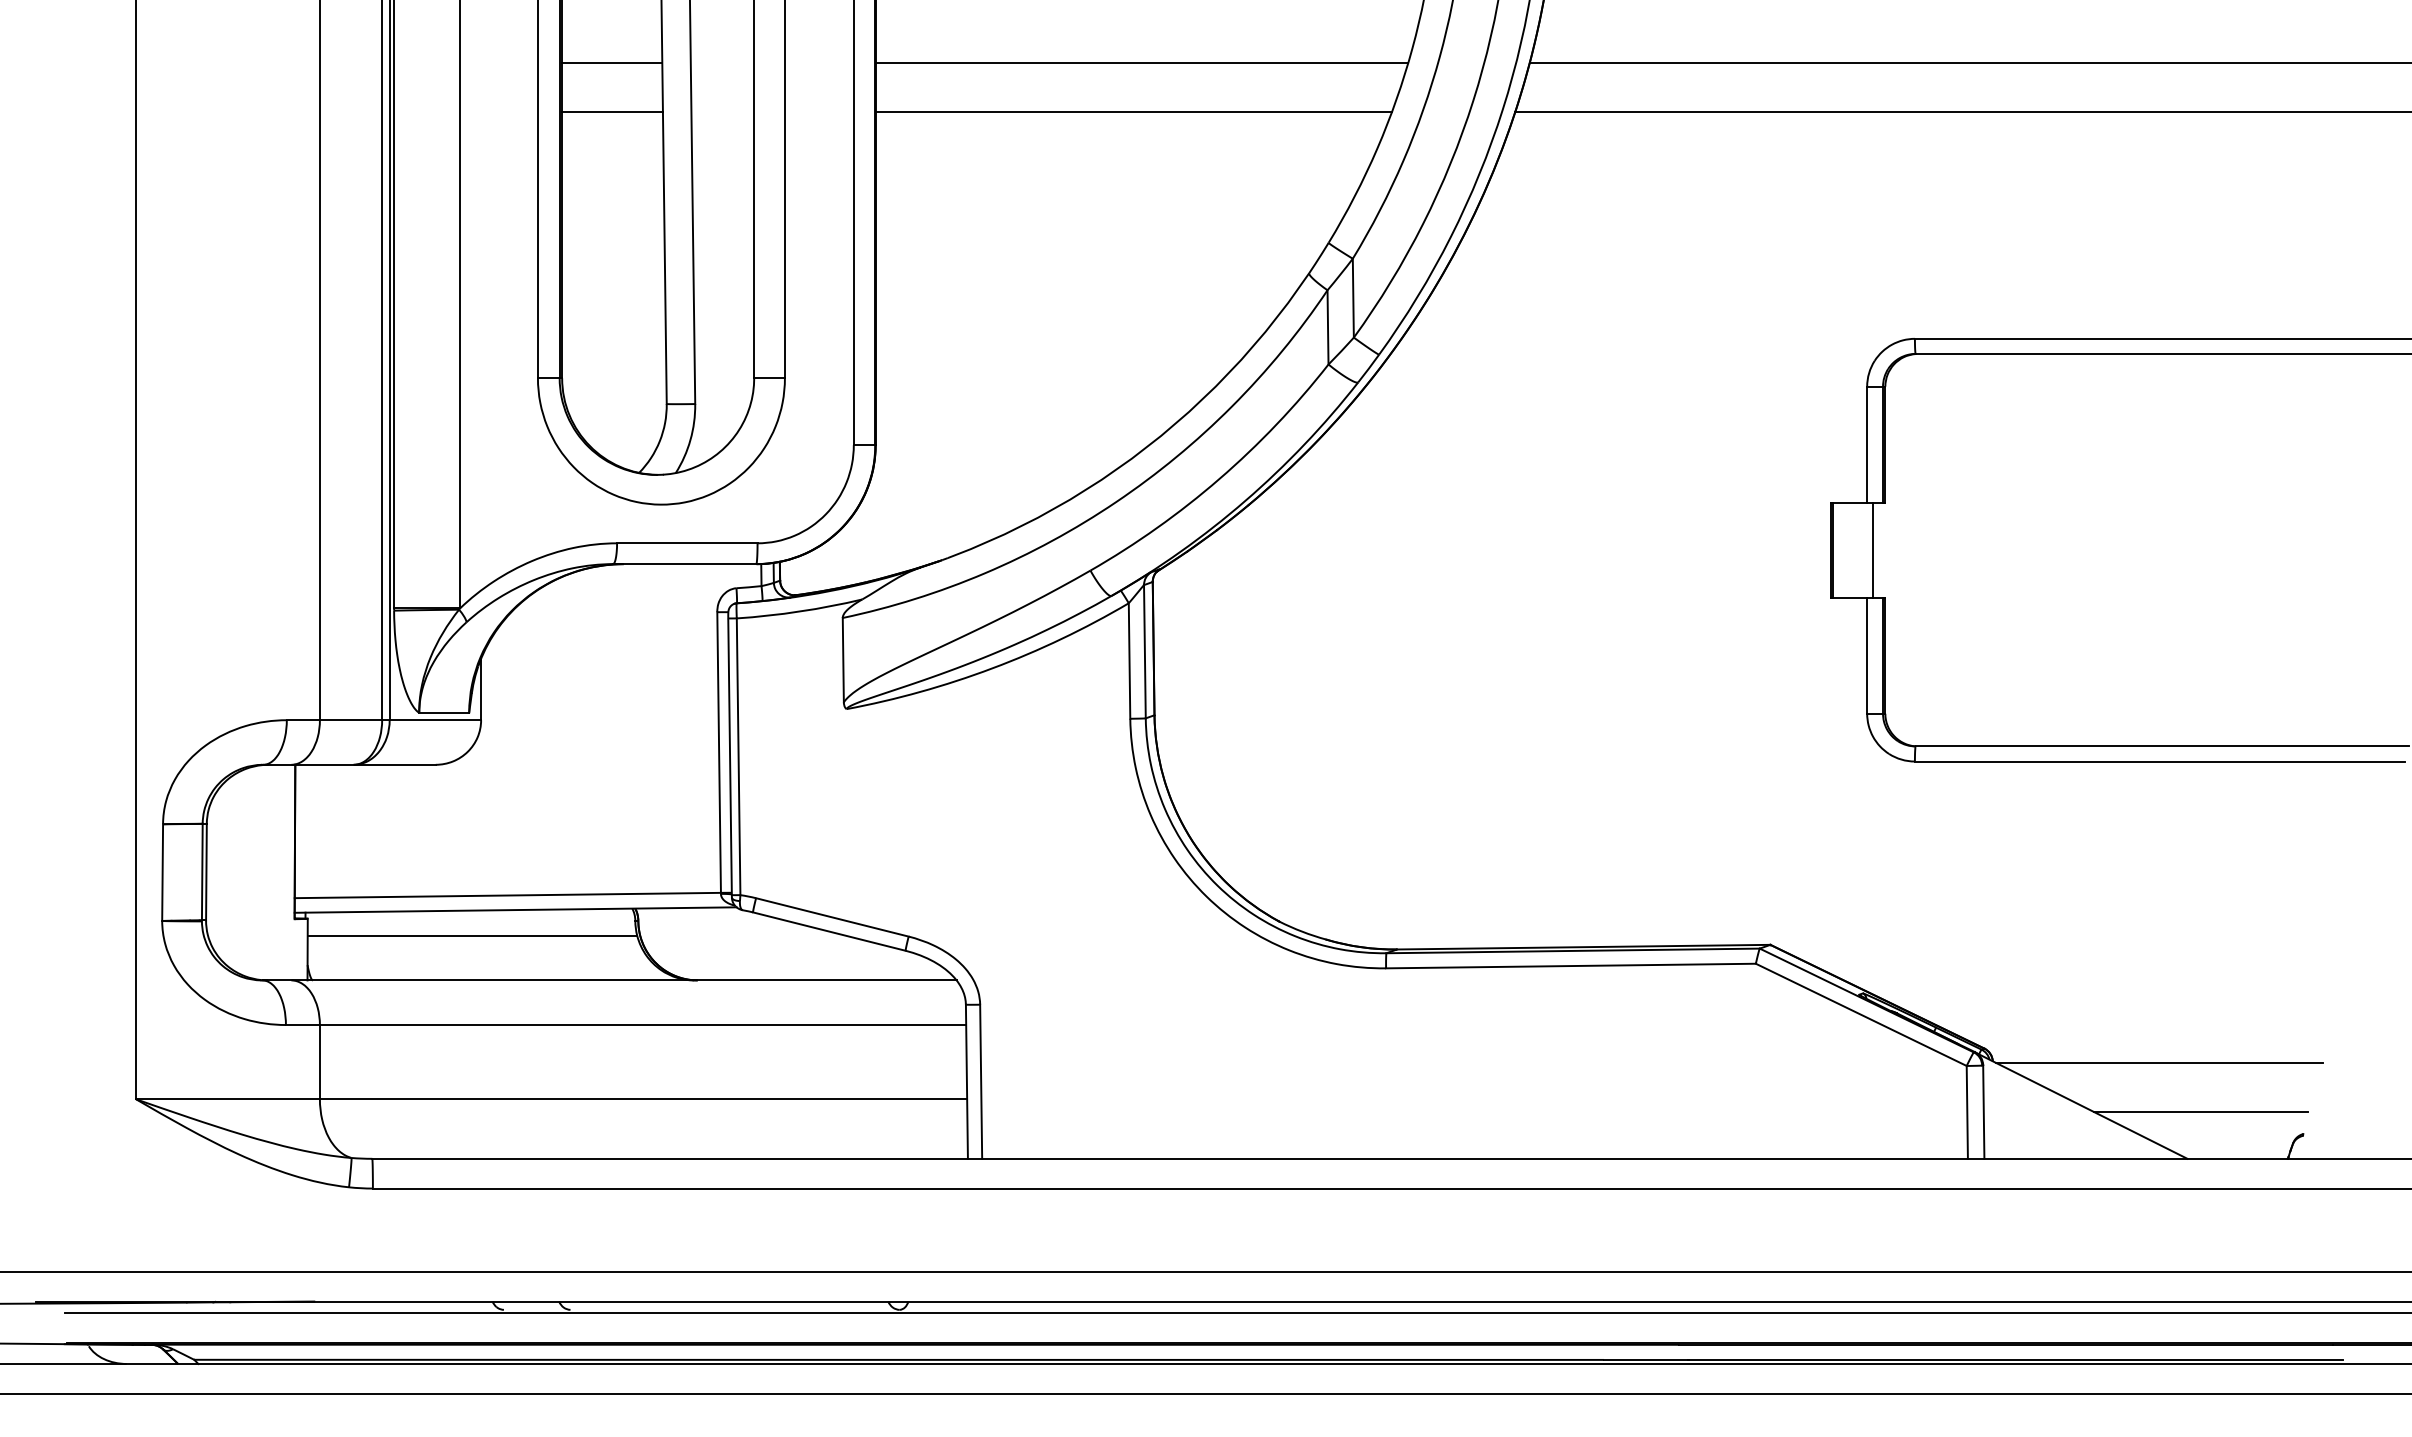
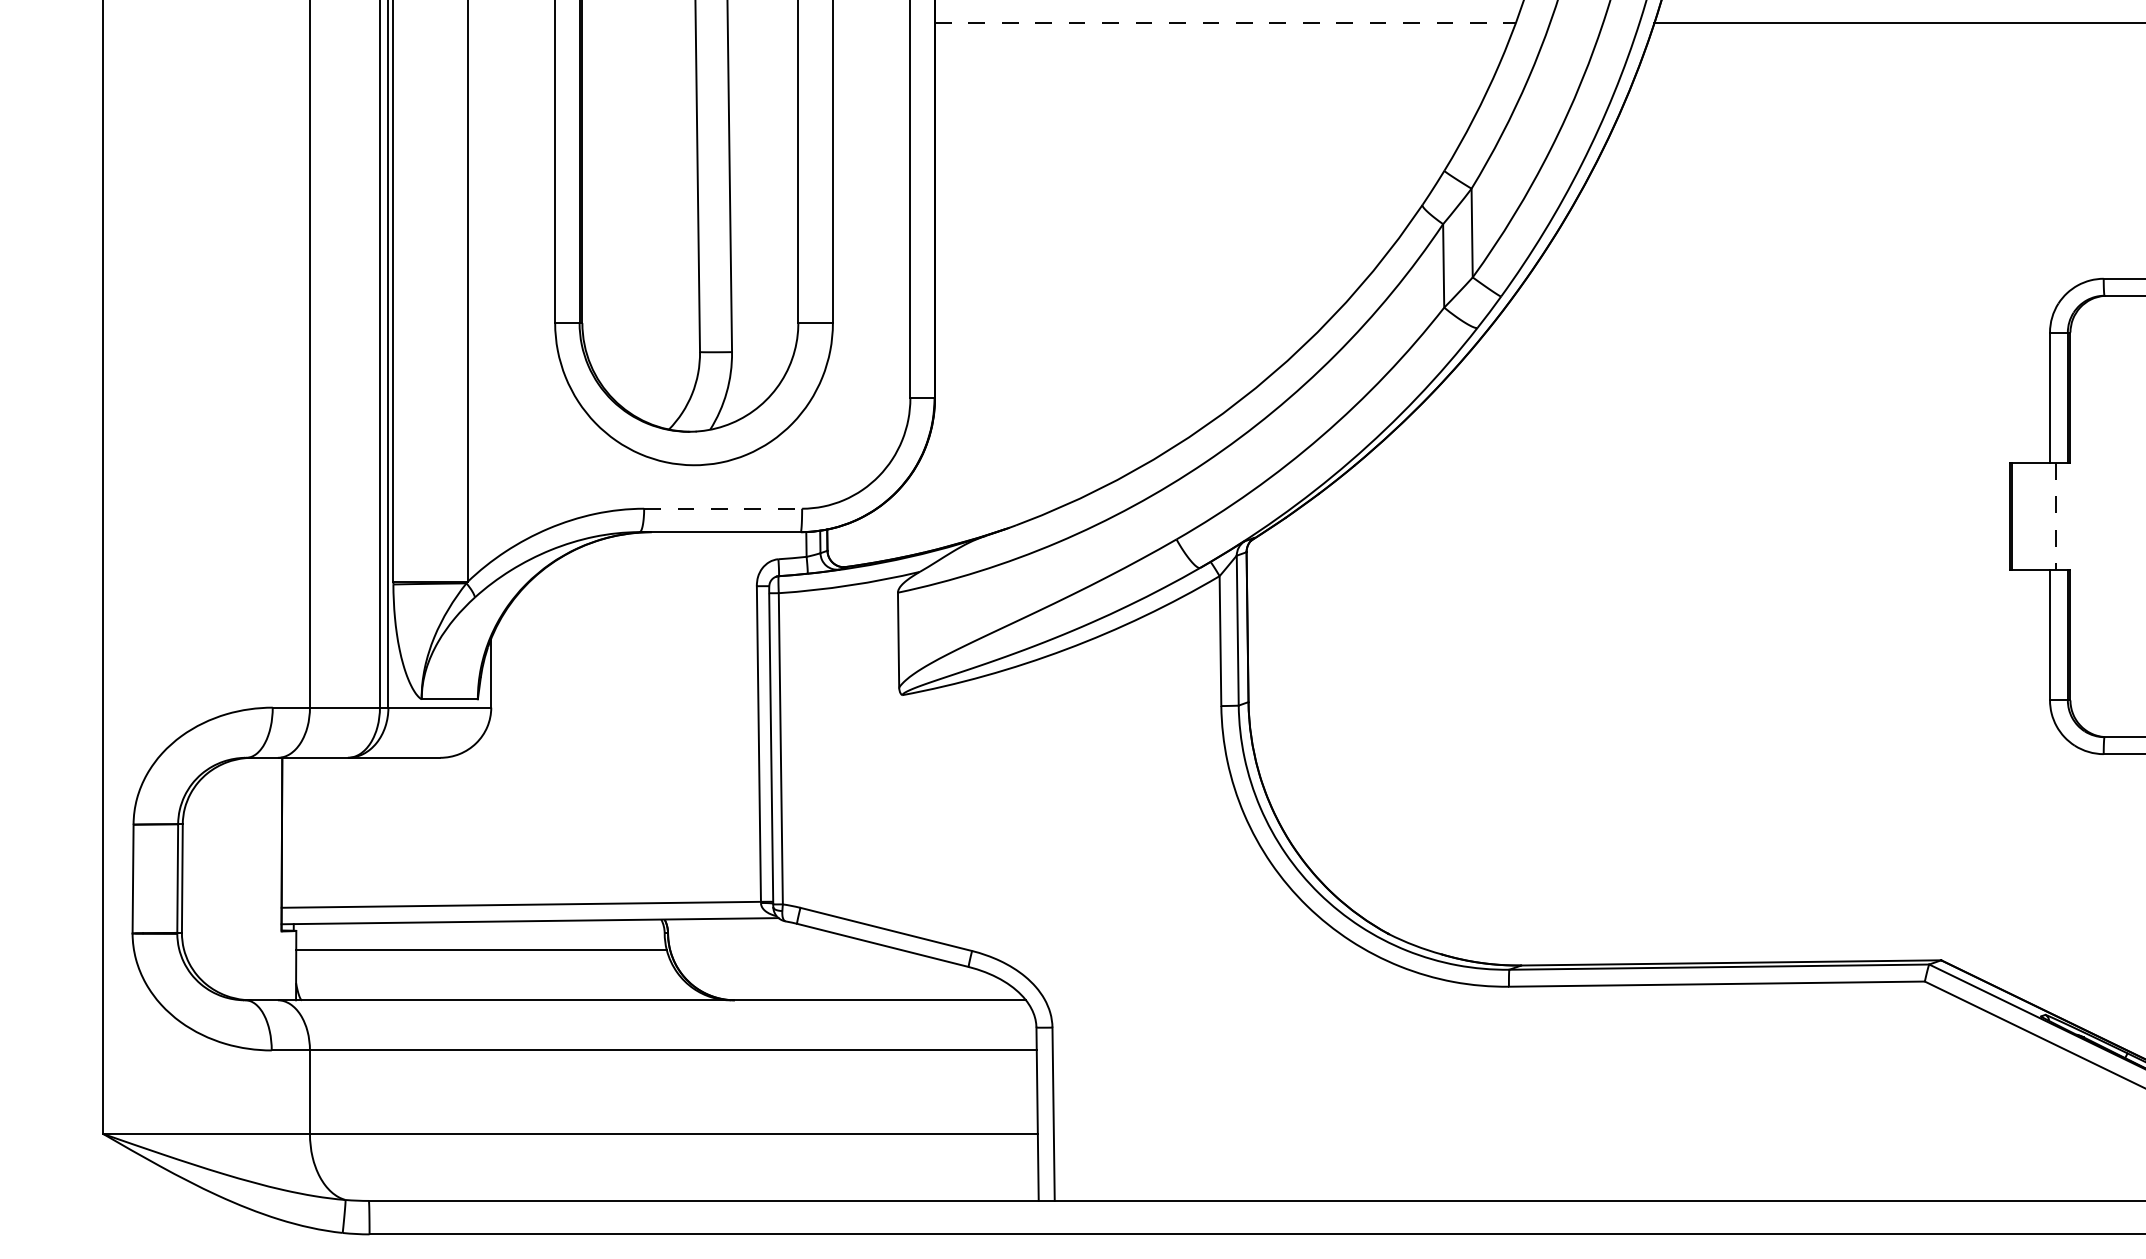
line: (612, 111) -> (639, 23), removed
line: (1134, 111) -> (1226, 23), solid -> dashed
line: (687, 543) -> (723, 508), solid -> dashed
line: (1872, 550) -> (2056, 516), solid -> dashed

